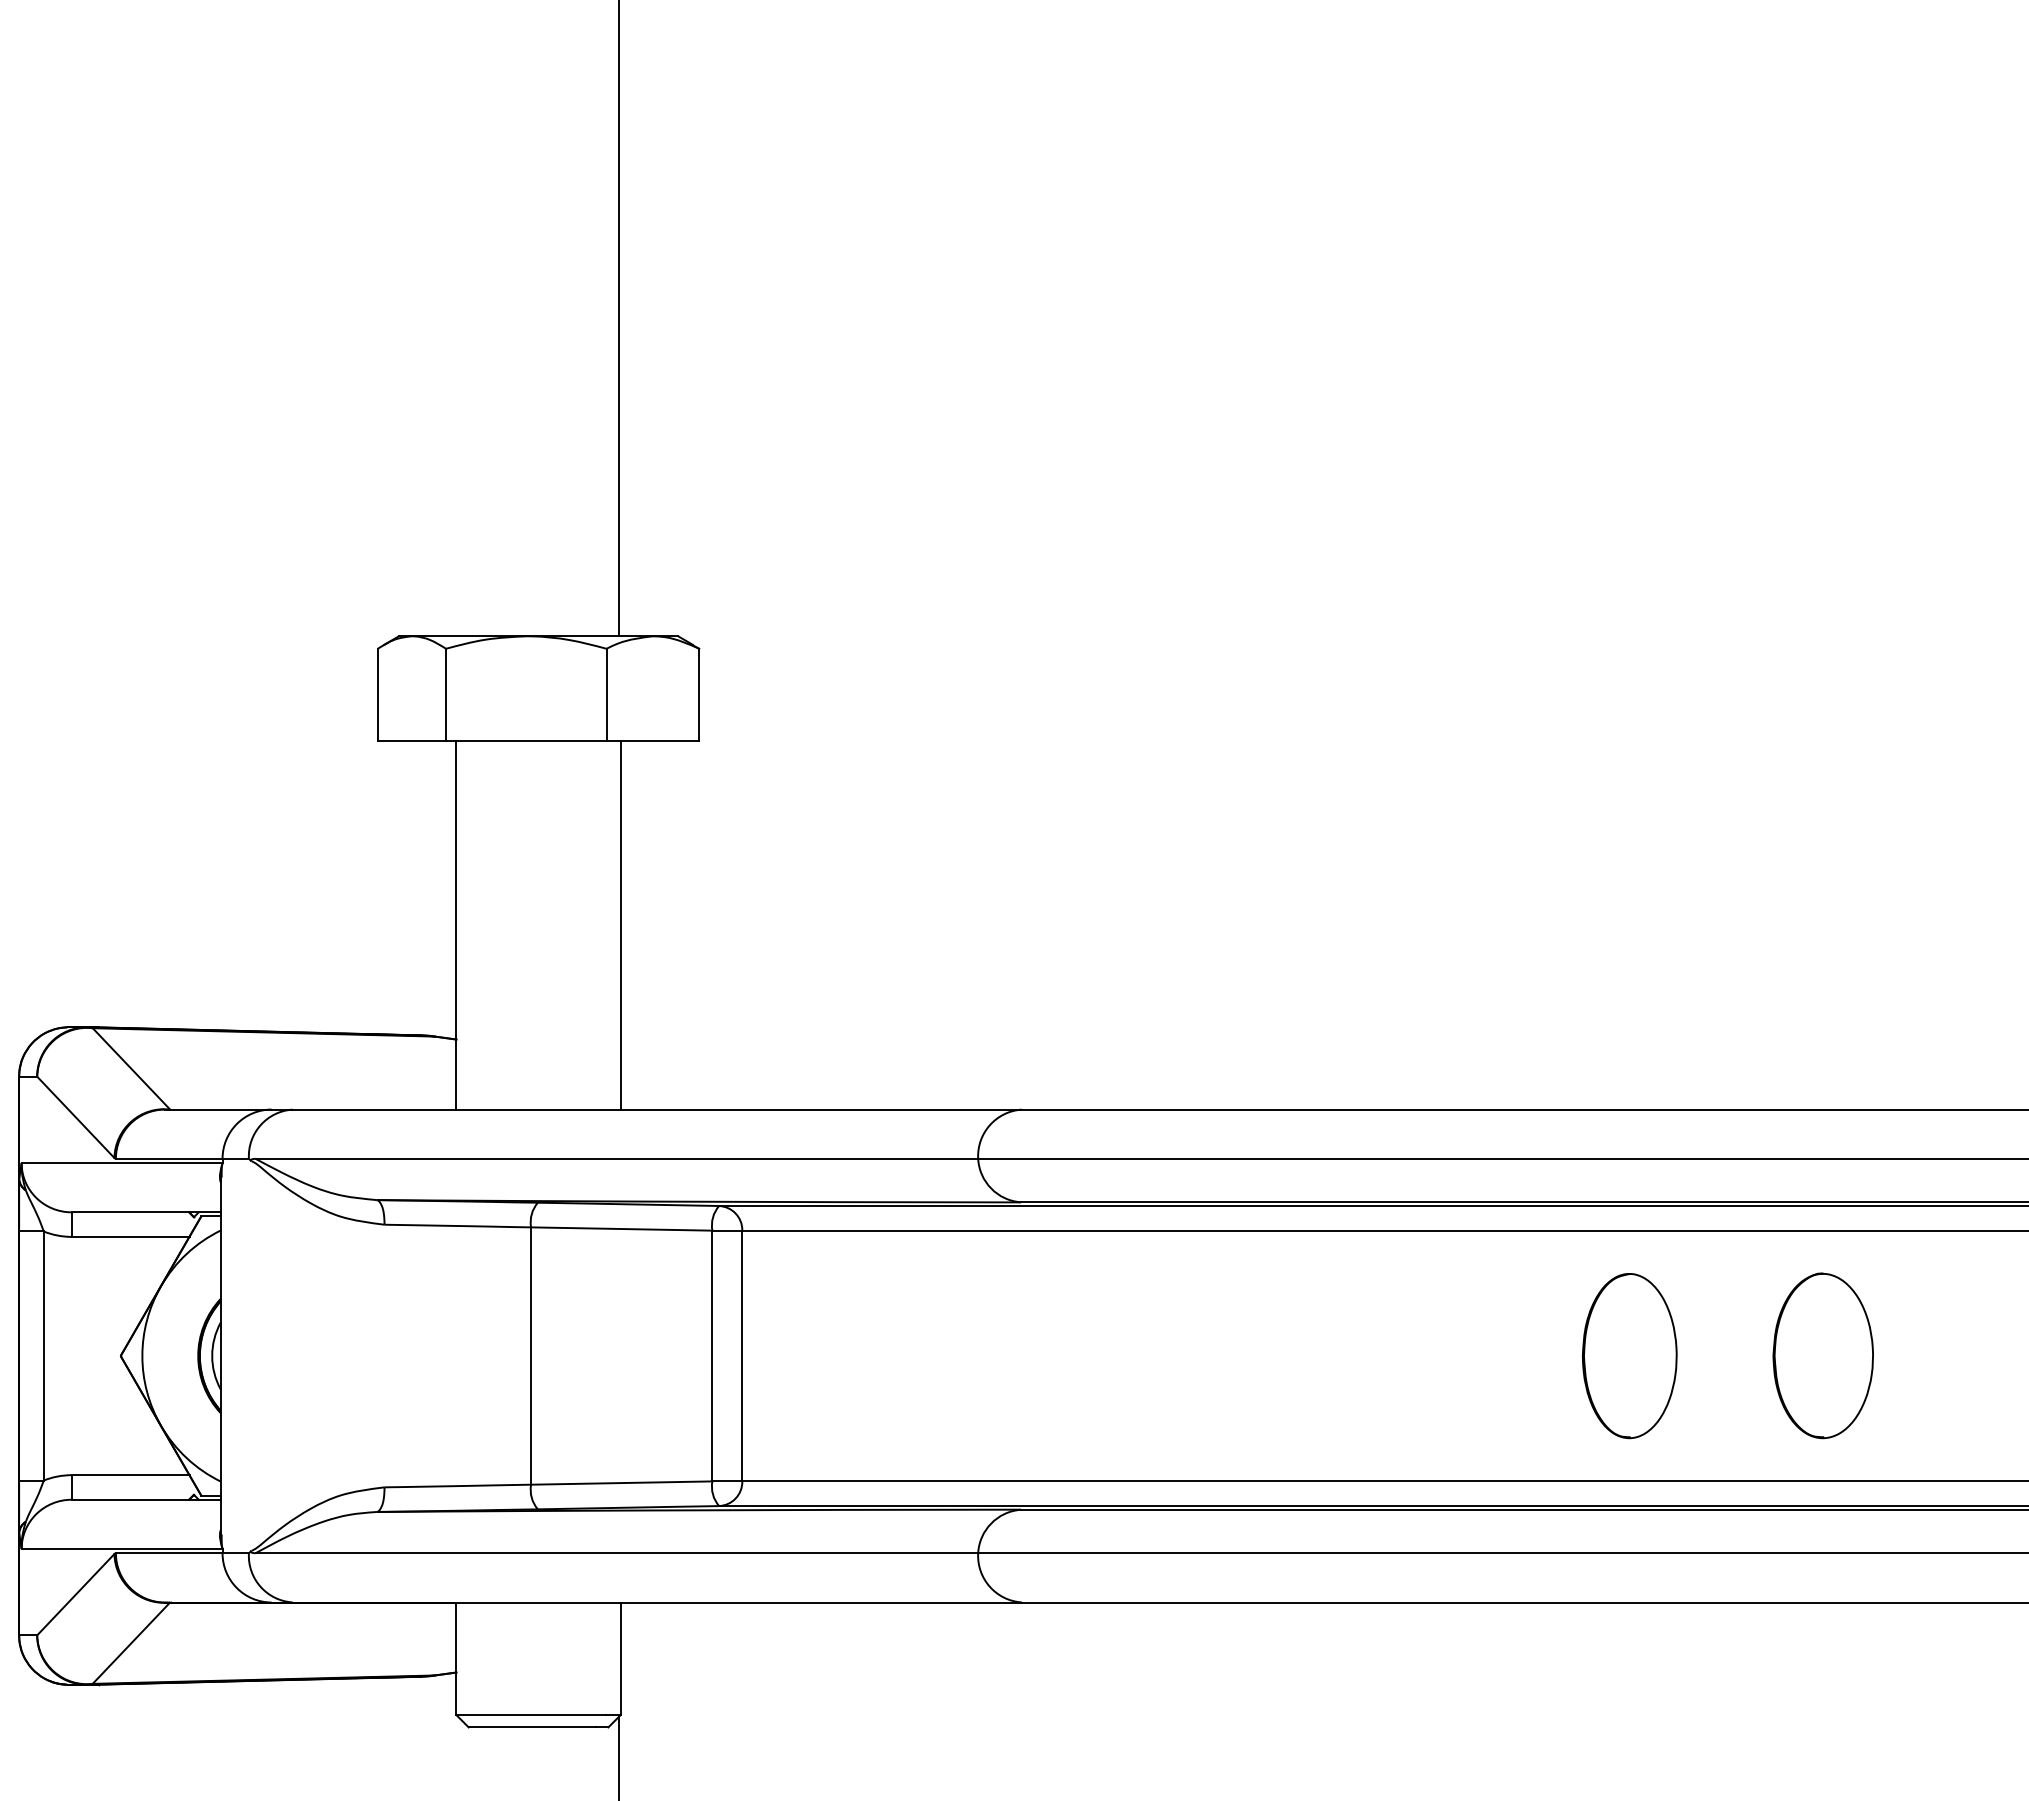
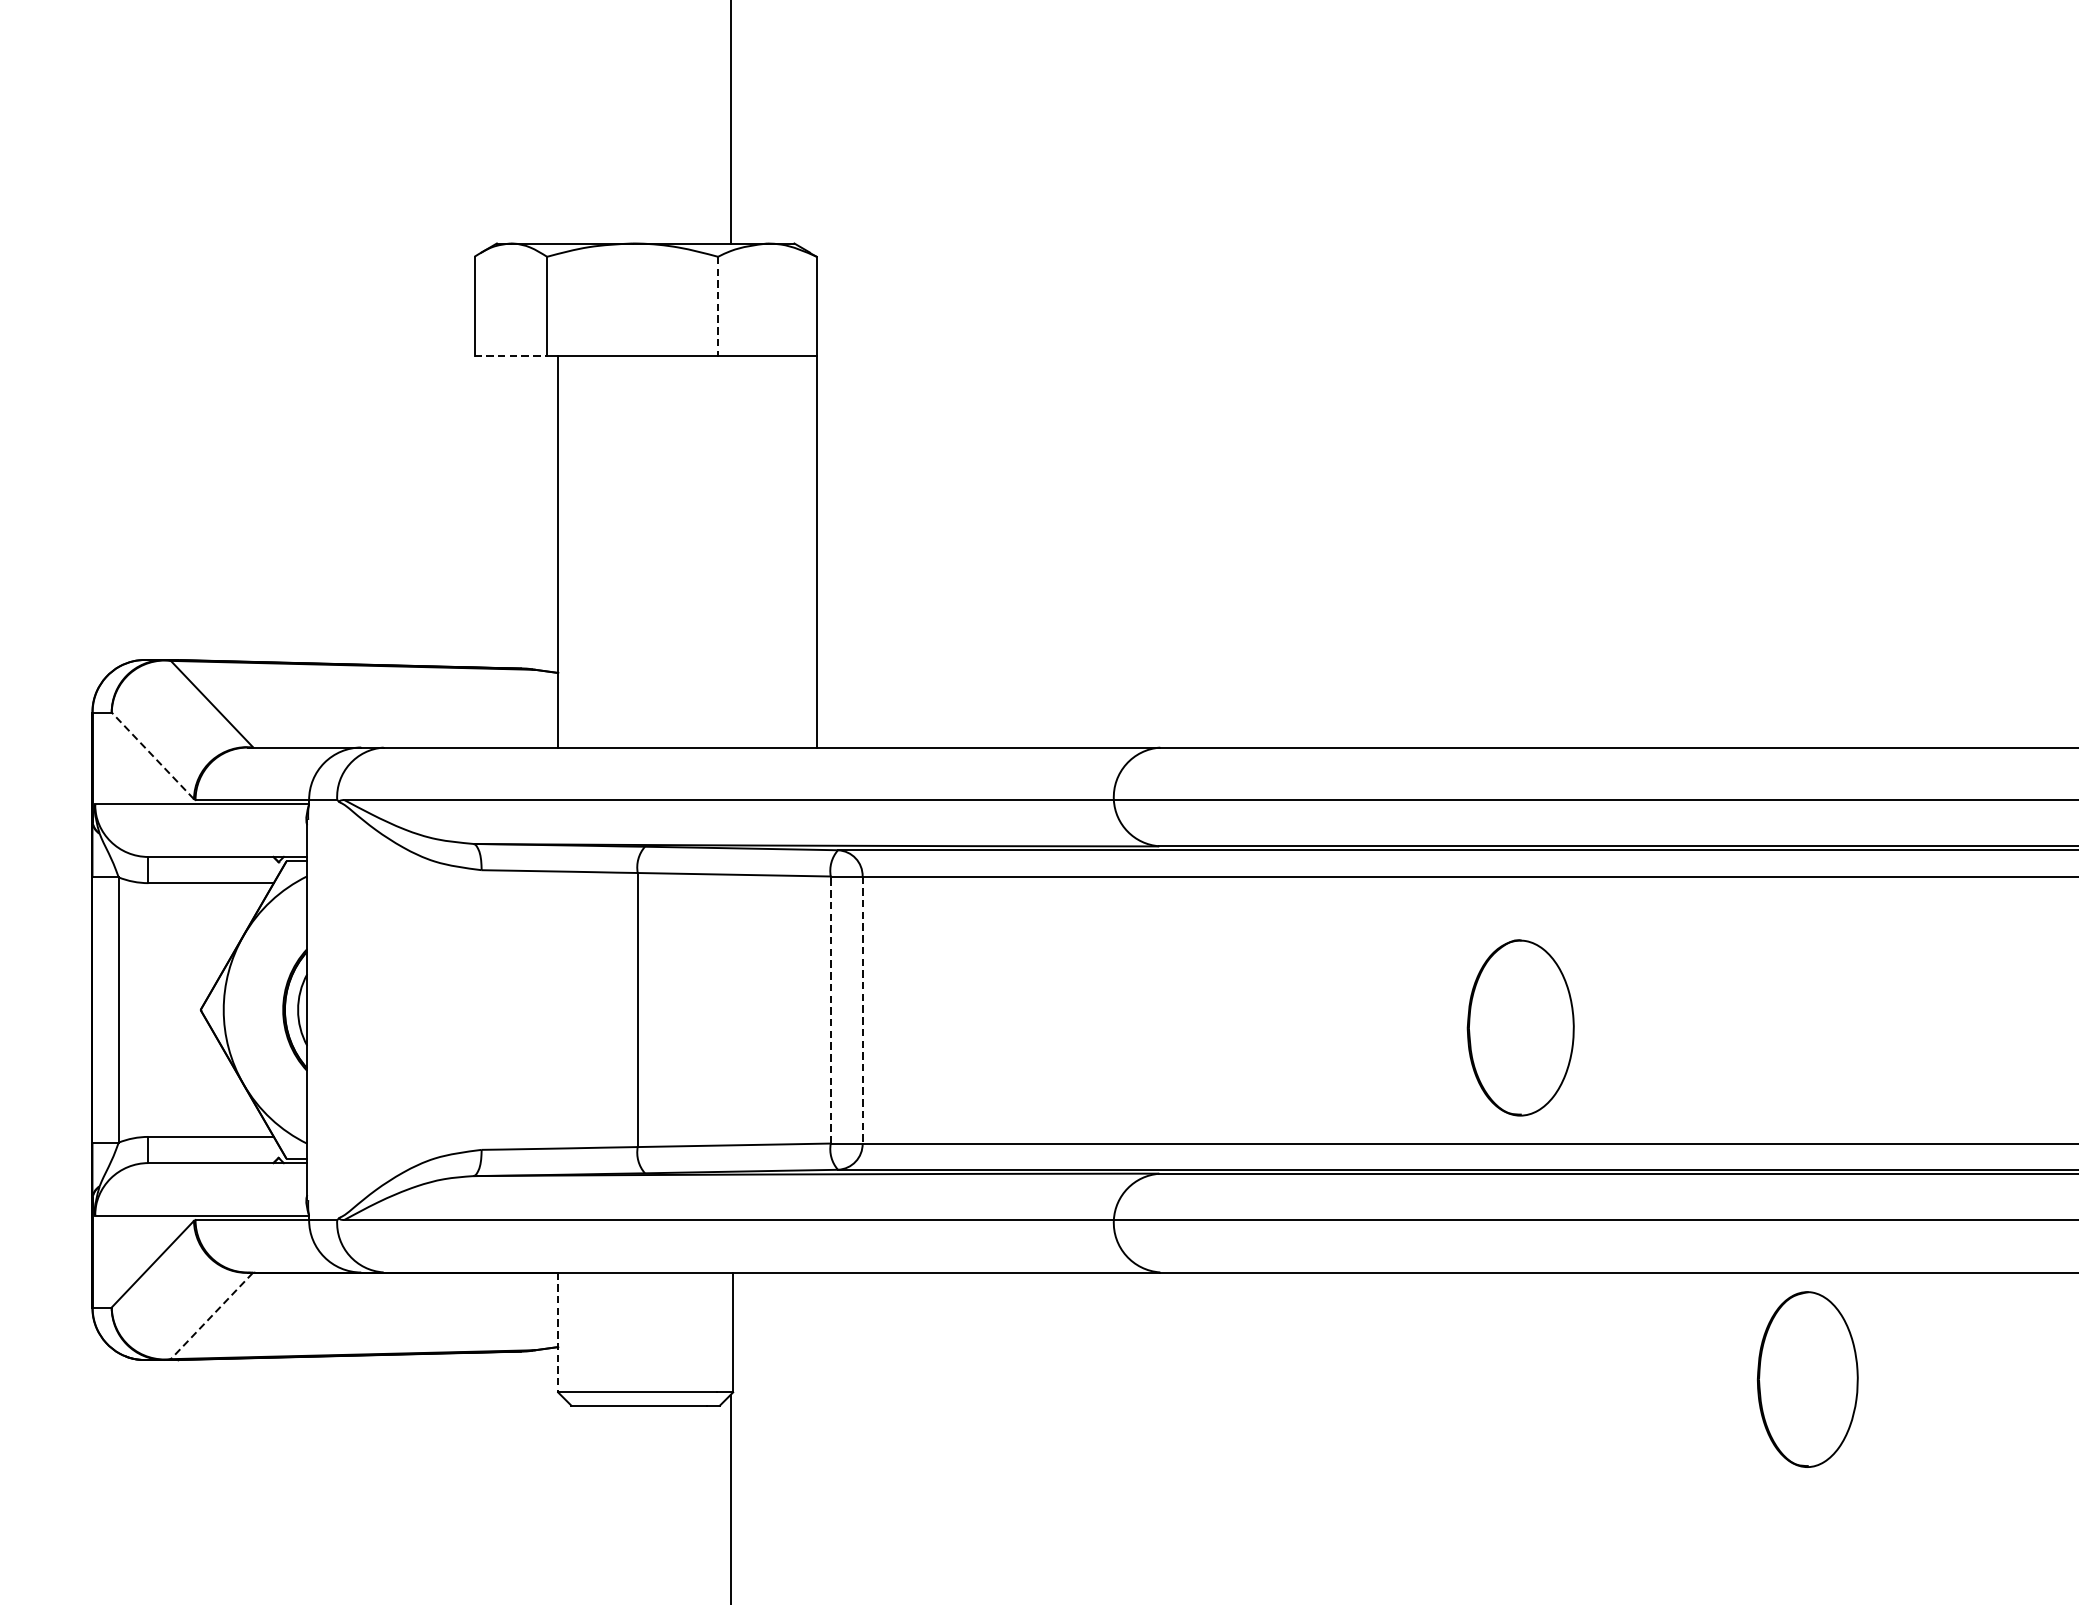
line: (606, 695) -> (718, 306), solid -> dashed
line: (412, 741) -> (511, 355), solid -> dashed
line: (620, 925) -> (817, 551), moved
line: (75, 1117) -> (152, 755), solid -> dashed
line: (712, 1355) -> (830, 1009), solid -> dashed
part: (1822, 1355) -> (1519, 1027), moved
line: (742, 1356) -> (862, 1010), solid -> dashed
part: (1629, 1356) -> (1807, 1380), moved
line: (131, 1643) -> (212, 1316), solid -> dashed
line: (456, 1659) -> (558, 1333), solid -> dashed

